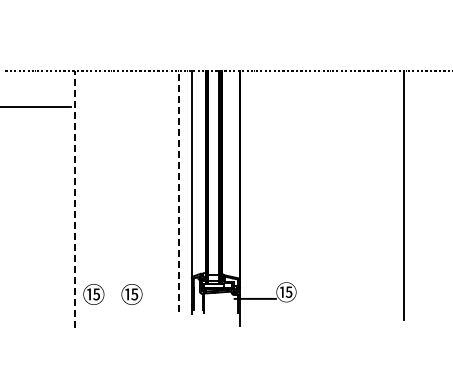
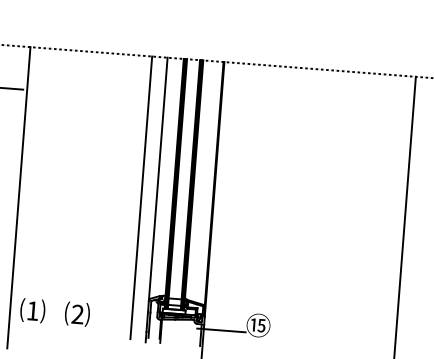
line: (178, 191) -> (141, 197), dashed -> solid
line: (74, 199) -> (18, 197), dashed -> solid
text: (93, 294) -> (32, 310), ⑮ -> ⑴
text: (131, 294) -> (76, 314), ⑮ -> ⑵

